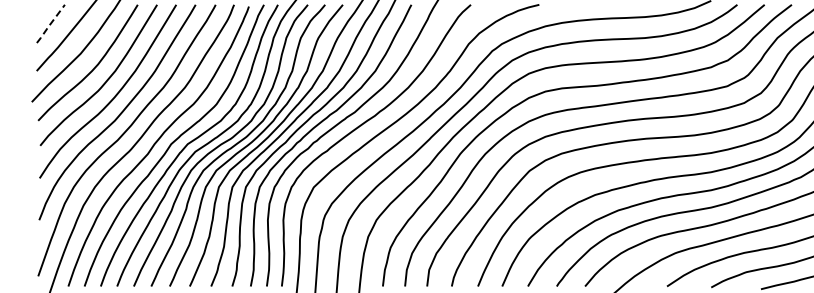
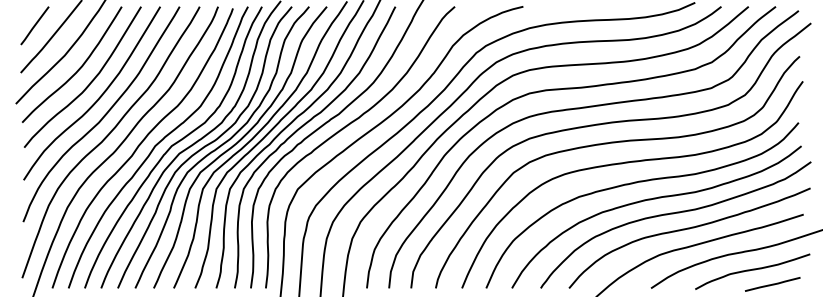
line: (50, 24) -> (34, 26), dashed -> solid

